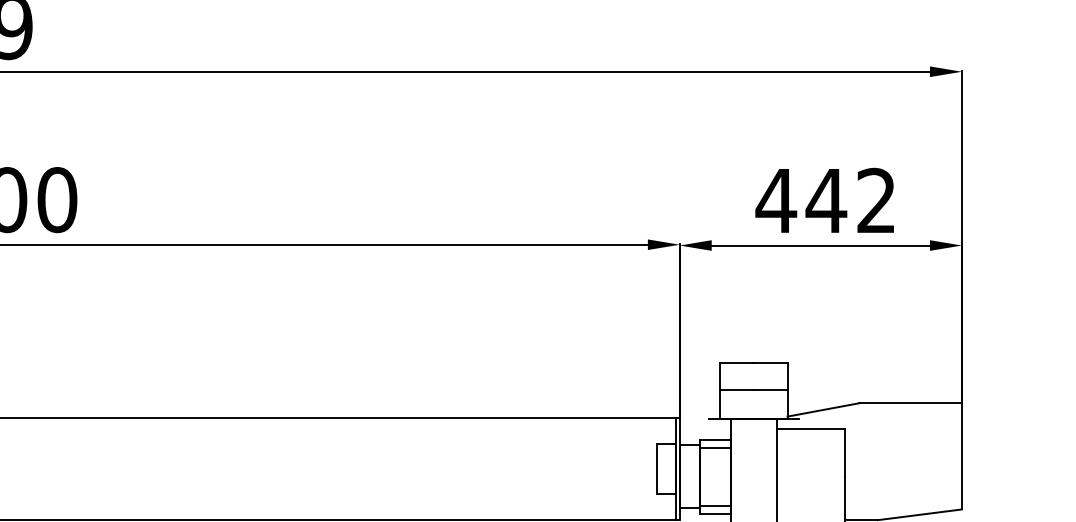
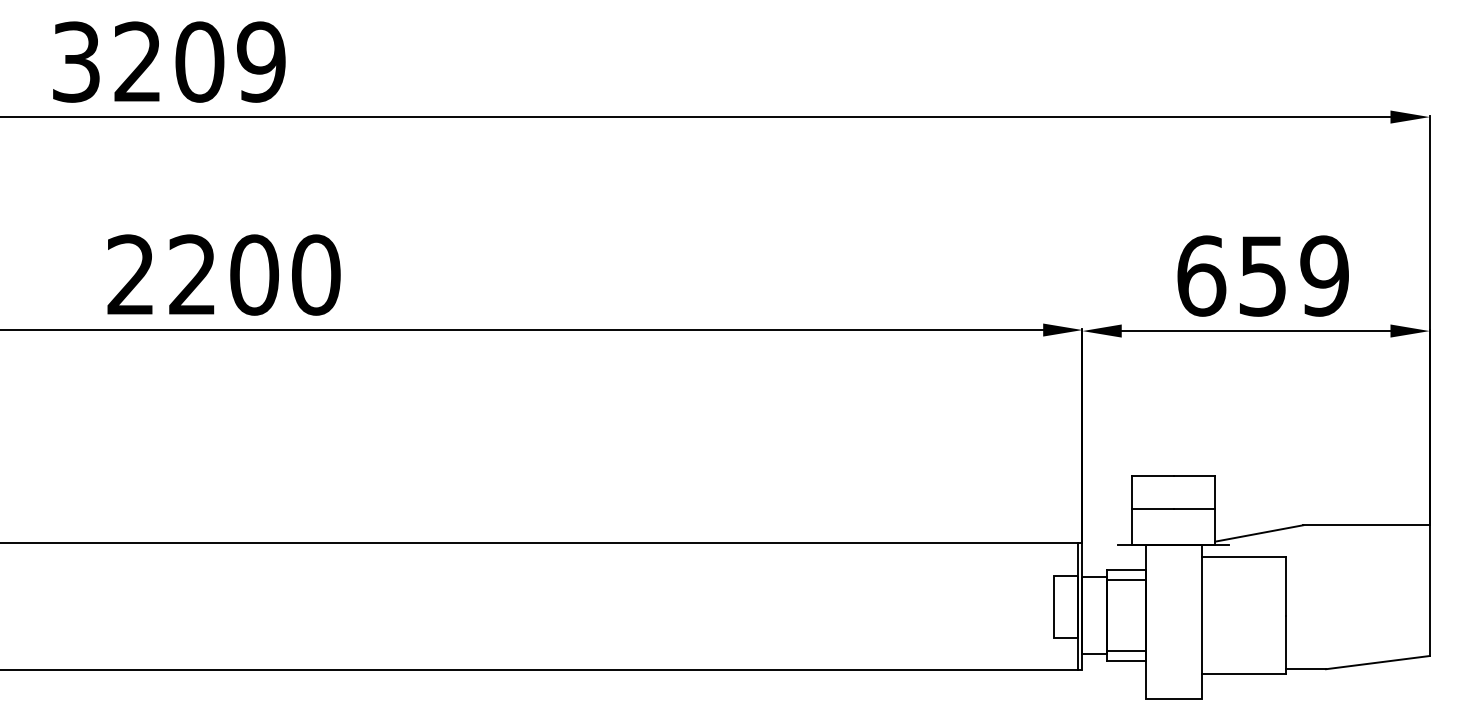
text: (825, 200) -> (1261, 275), 442 -> 659

